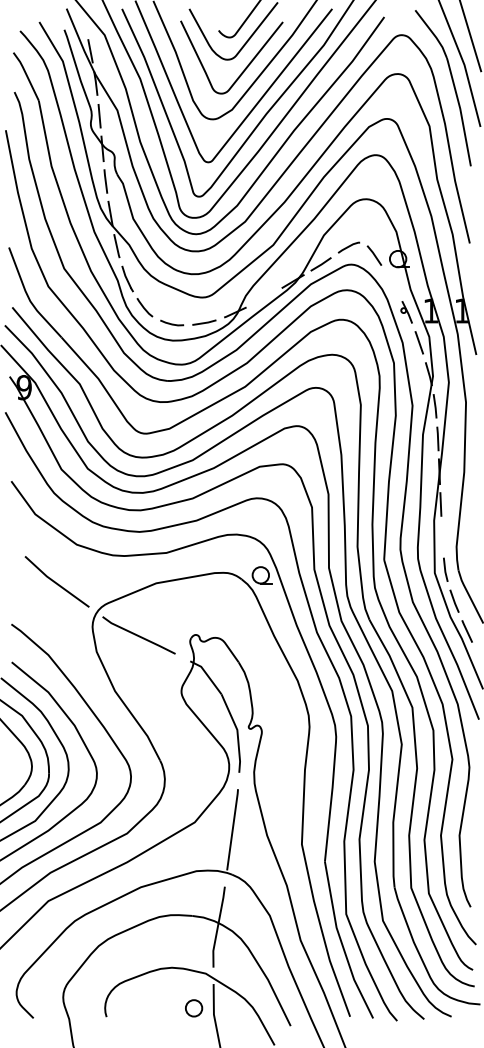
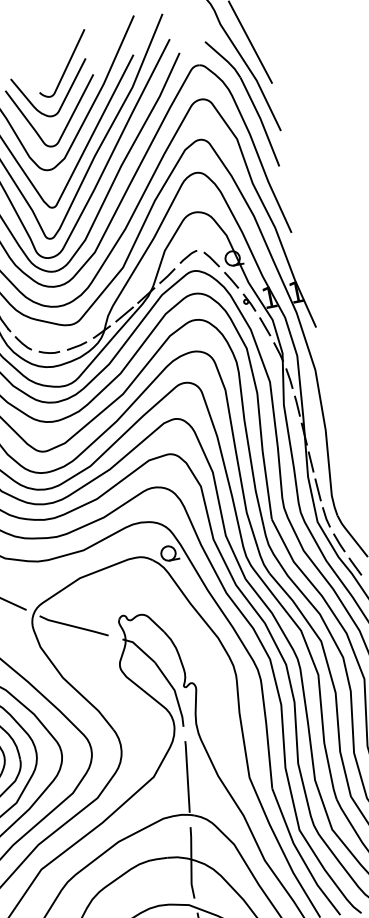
line: (391, 283) -> (231, 280), added
line: (264, 297) -> (124, 314), added
line: (442, 536) -> (317, 489), added

